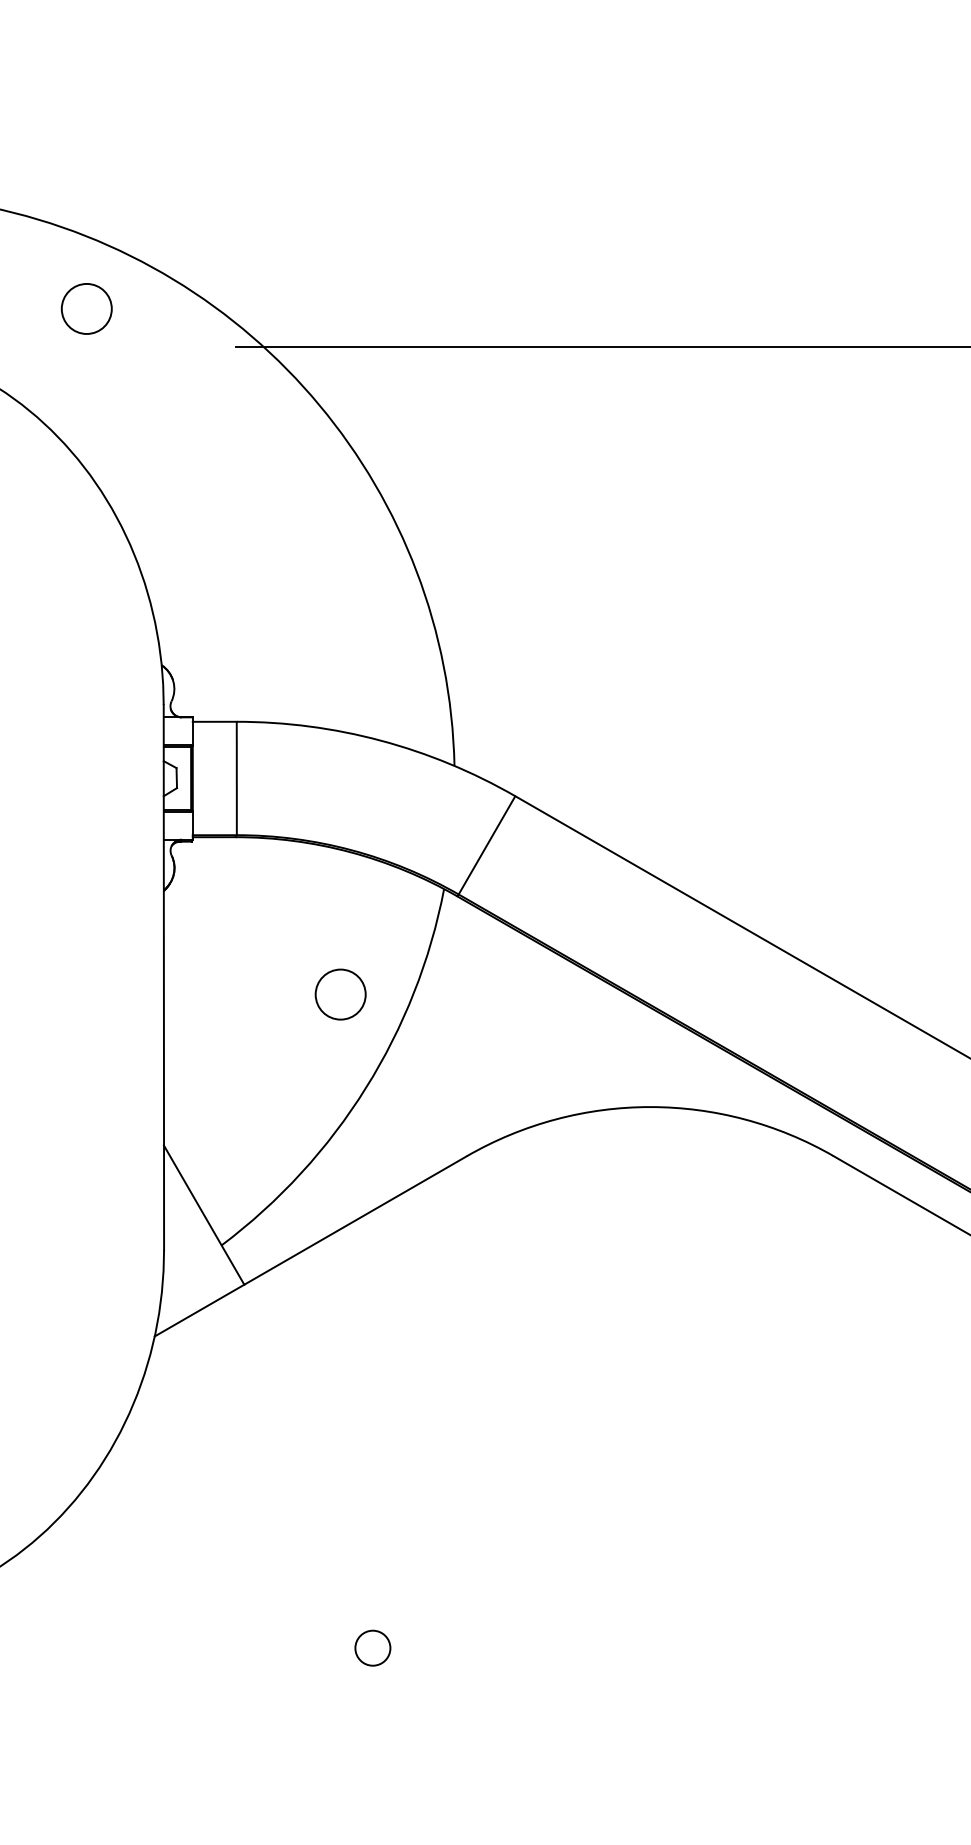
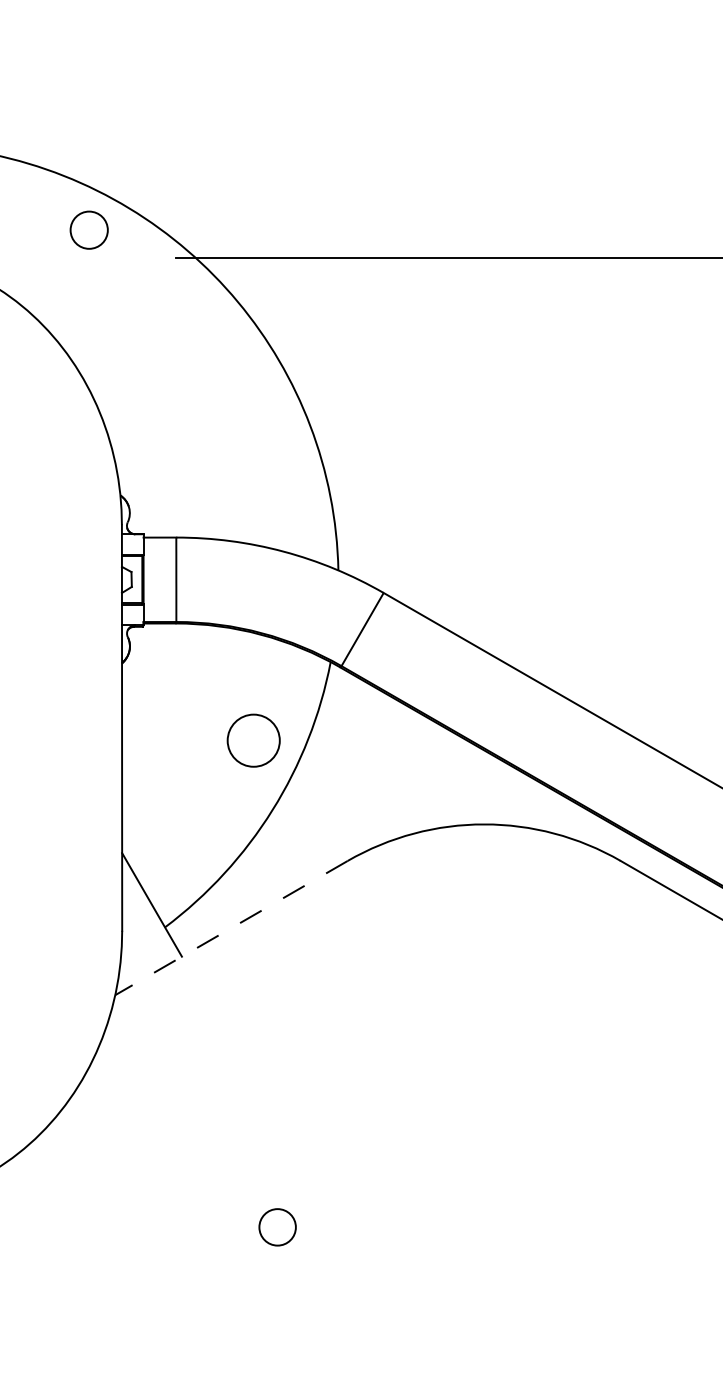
circle: (86, 308) -> (89, 229), moved
circle: (340, 994) -> (253, 740), size x1.4
line: (310, 1246) -> (231, 928), solid -> dashed
circle: (372, 1647) -> (277, 1226), size x1.4

